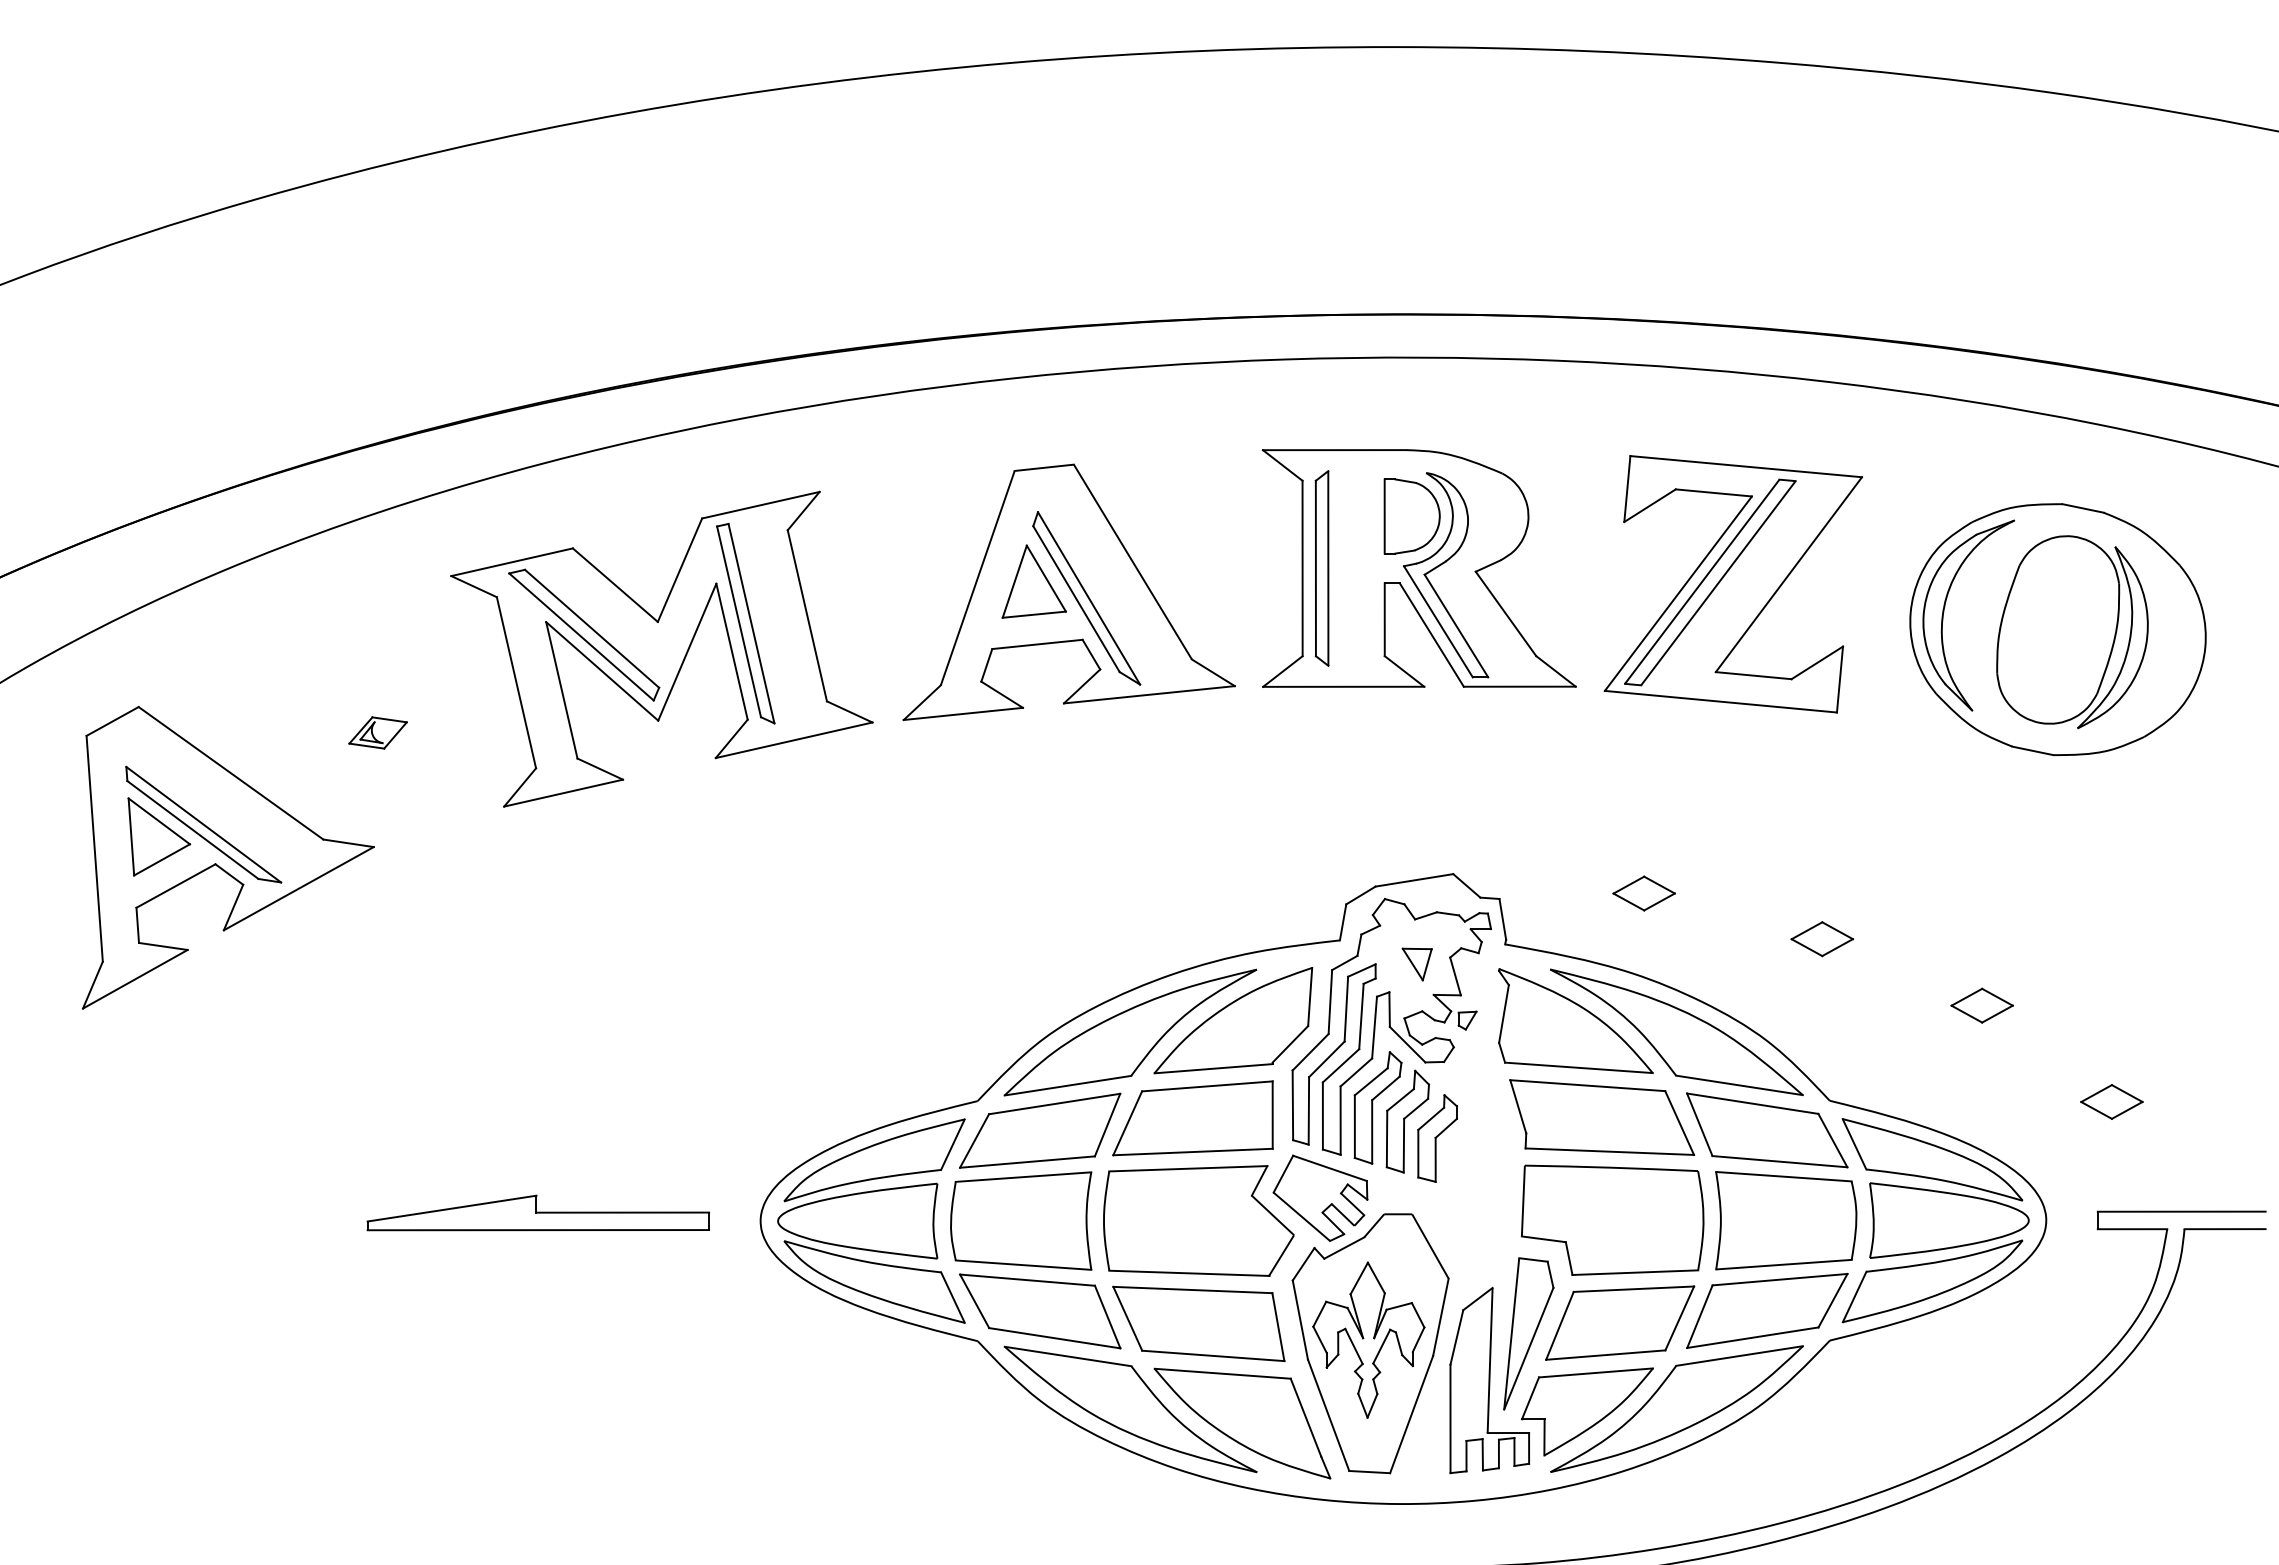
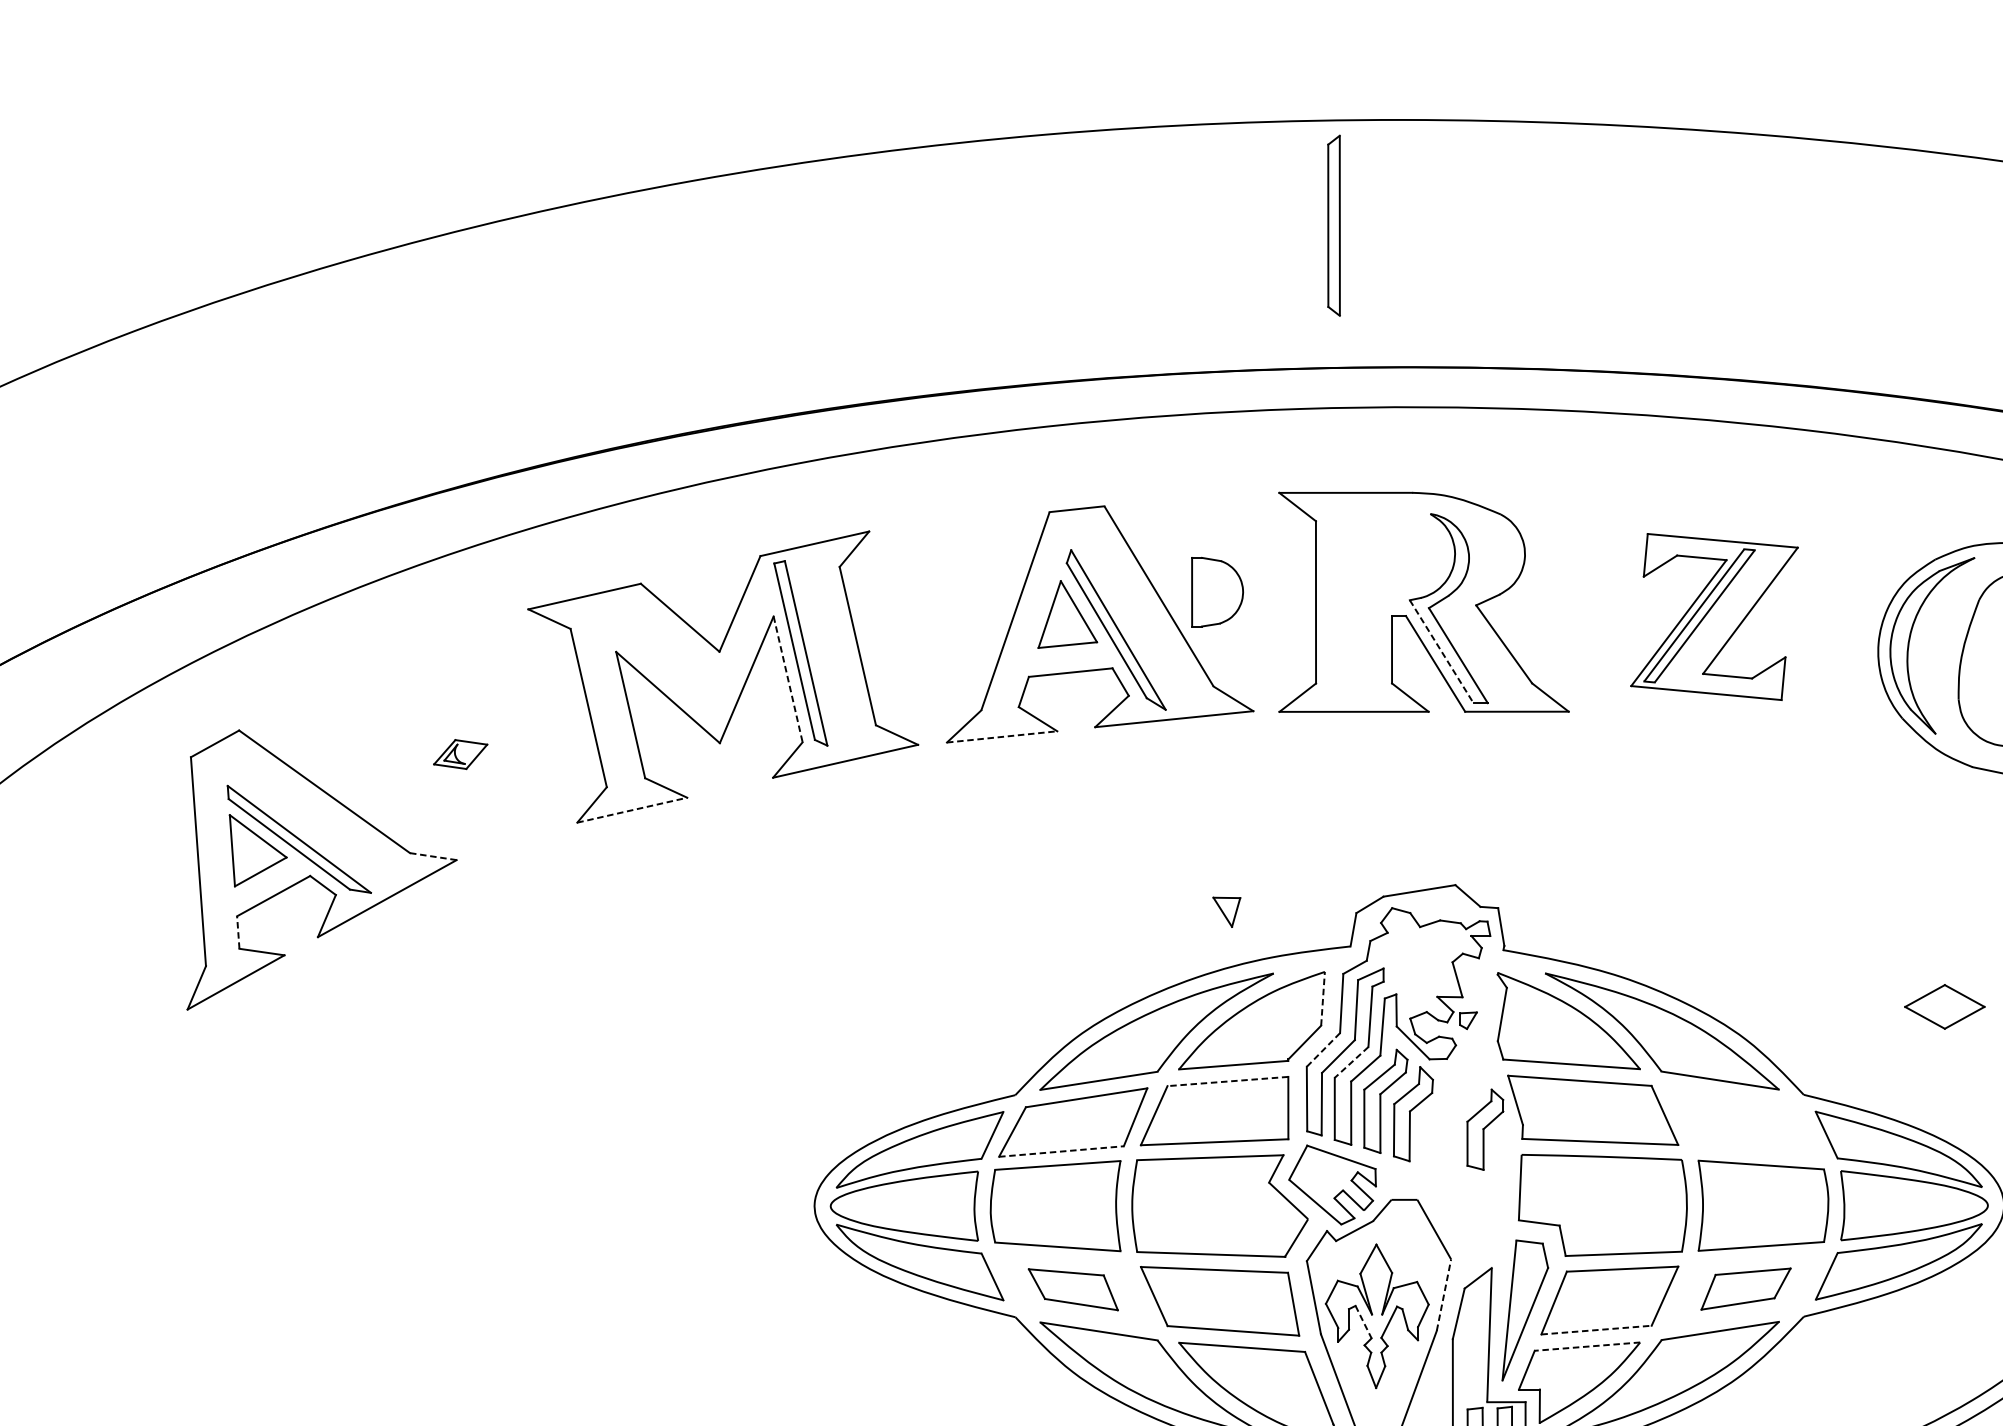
part: (1411, 516) -> (1216, 592), moved
part: (1321, 568) -> (1333, 225), moved
part: (1732, 584) -> (1713, 617), size x0.7
line: (1438, 622) -> (1441, 652), solid -> dashed
part: (584, 634) -> (651, 663), removed
line: (732, 651) -> (788, 679), solid -> dashed
line: (963, 713) -> (1002, 736), solid -> dashed
line: (563, 793) -> (632, 810), solid -> dashed
line: (348, 843) -> (433, 856), solid -> dashed
part: (1643, 893) -> (1631, 903), removed
line: (137, 925) -> (238, 932), solid -> dashed
part: (1821, 939) -> (1796, 945), removed
part: (1416, 964) -> (1226, 912), moved
line: (1310, 996) -> (1323, 998), solid -> dashed
part: (1981, 1005) -> (1944, 1006), size x1.4
line: (1310, 1052) -> (1323, 1050), solid -> dashed
line: (1341, 1065) -> (1352, 1062), solid -> dashed
line: (1206, 1086) -> (1227, 1081), solid -> dashed
part: (1767, 1130) -> (1746, 1122), removed
part: (1437, 1138) -> (1485, 1129), moved
line: (1027, 1162) -> (1061, 1151), solid -> dashed
part: (537, 1212) -> (608, 1198), removed
part: (1767, 1310) -> (1746, 1288), size x0.6
part: (1040, 1311) -> (1073, 1289), size x0.6
line: (1440, 1316) -> (1443, 1294), solid -> dashed
line: (1354, 1346) -> (1364, 1322), solid -> dashed
line: (1605, 1355) -> (1596, 1330), solid -> dashed
line: (1595, 1372) -> (1587, 1346), solid -> dashed

